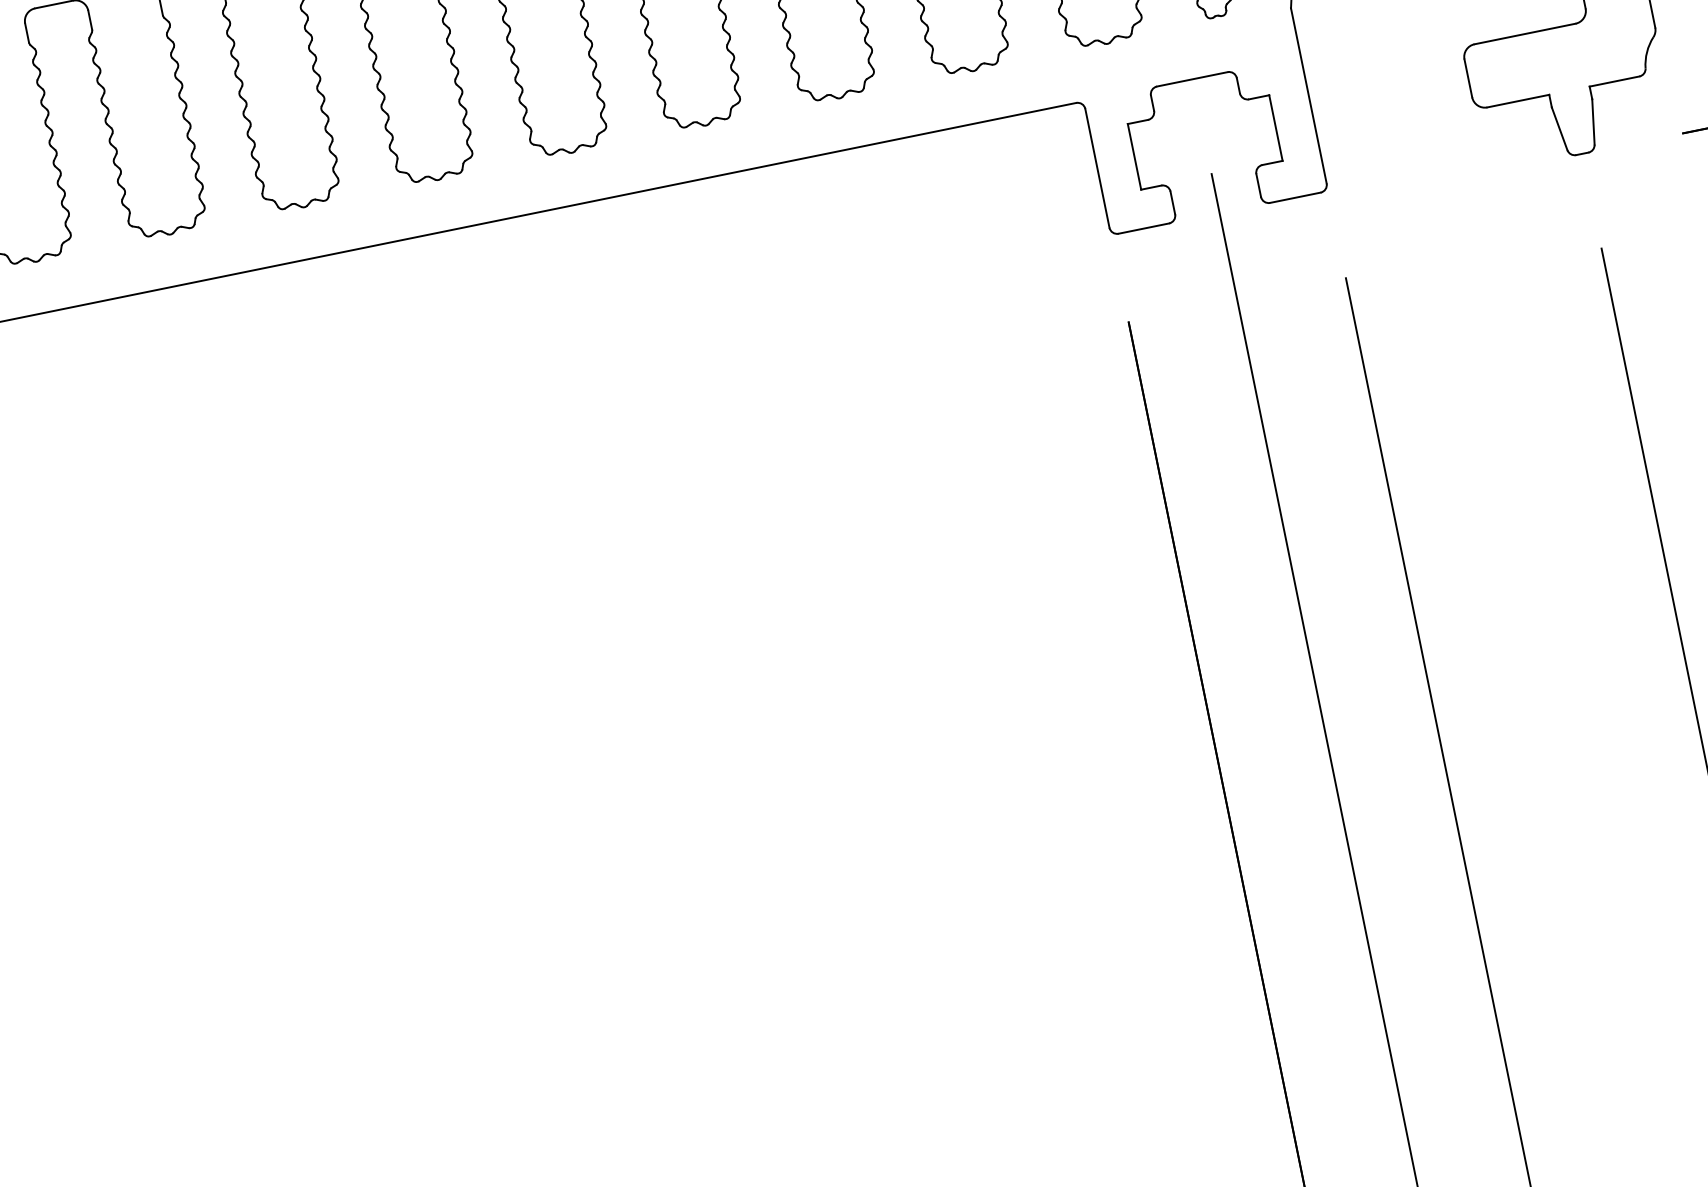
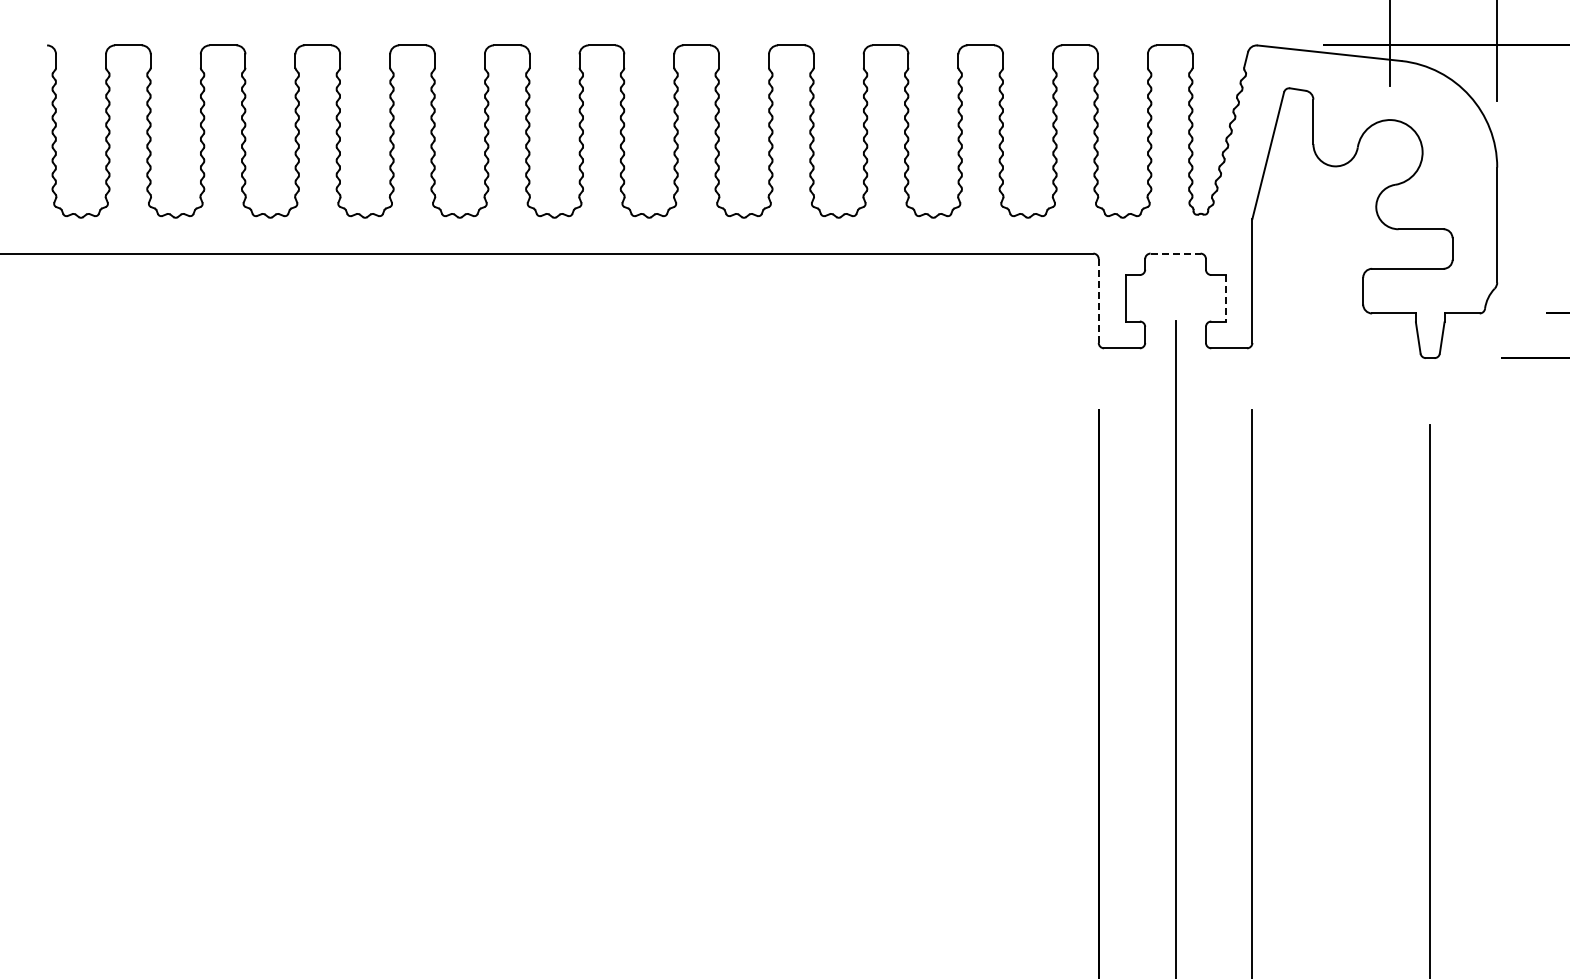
line: (1193, 78) -> (1176, 253), solid -> dashed
line: (1275, 128) -> (1225, 298), solid -> dashed
line: (1096, 167) -> (1098, 300), solid -> dashed

